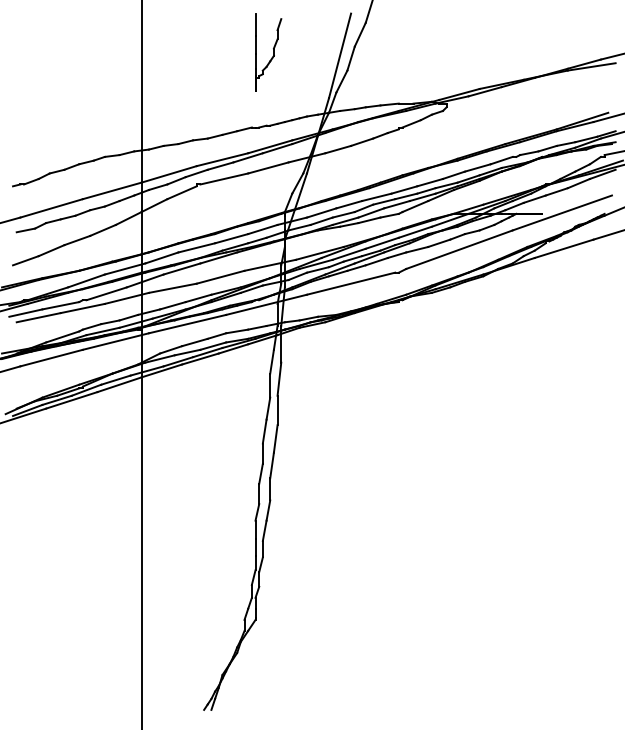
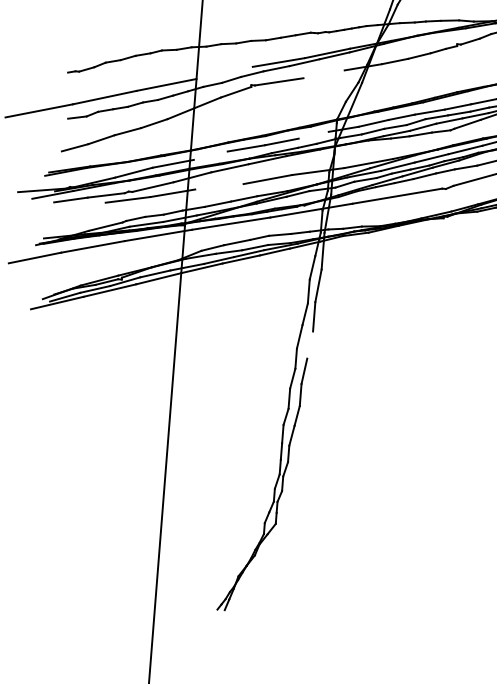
line: (268, 167) -> (324, 73), removed
line: (168, 174) -> (223, 73), removed
line: (262, 229) -> (313, 135), removed
line: (161, 257) -> (210, 155), removed
line: (172, 287) -> (219, 185), removed
line: (38, 317) -> (83, 205), removed
line: (275, 438) -> (309, 344), removed

